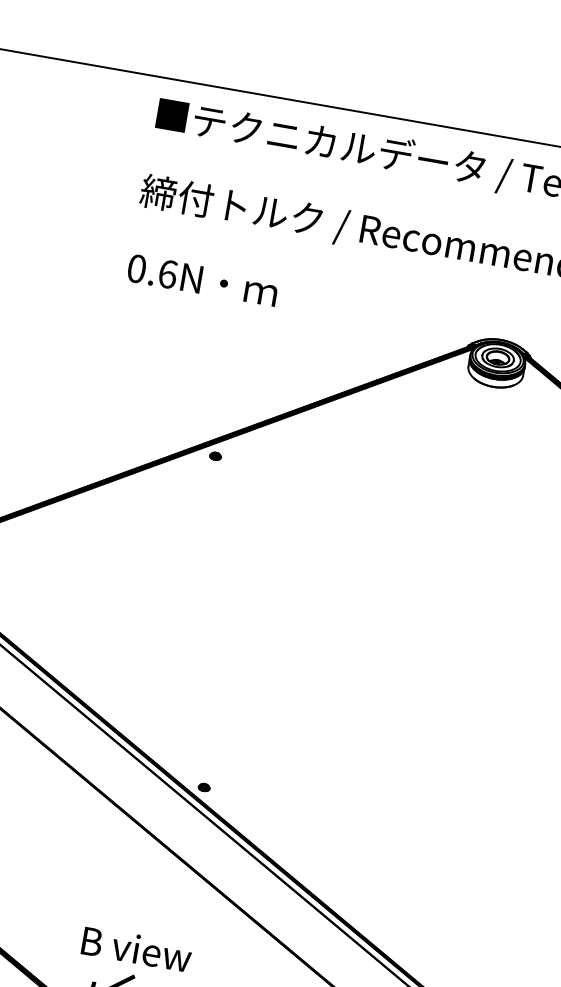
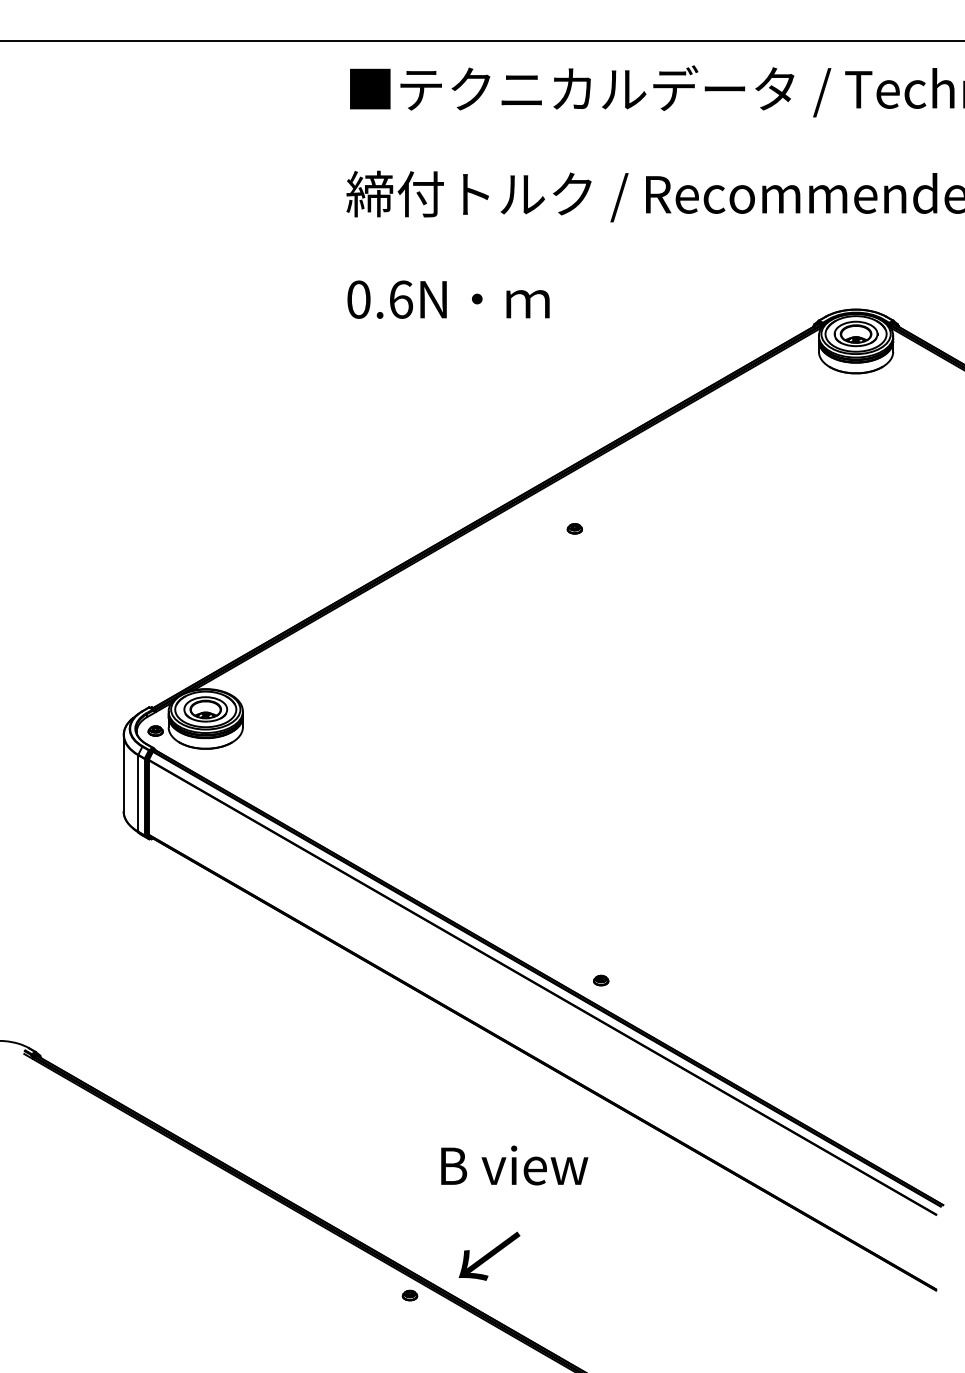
part: (215, 455) -> (574, 528), moved
part: (204, 787) -> (601, 980), moved
text: (136, 949) -> (514, 1165), moved

